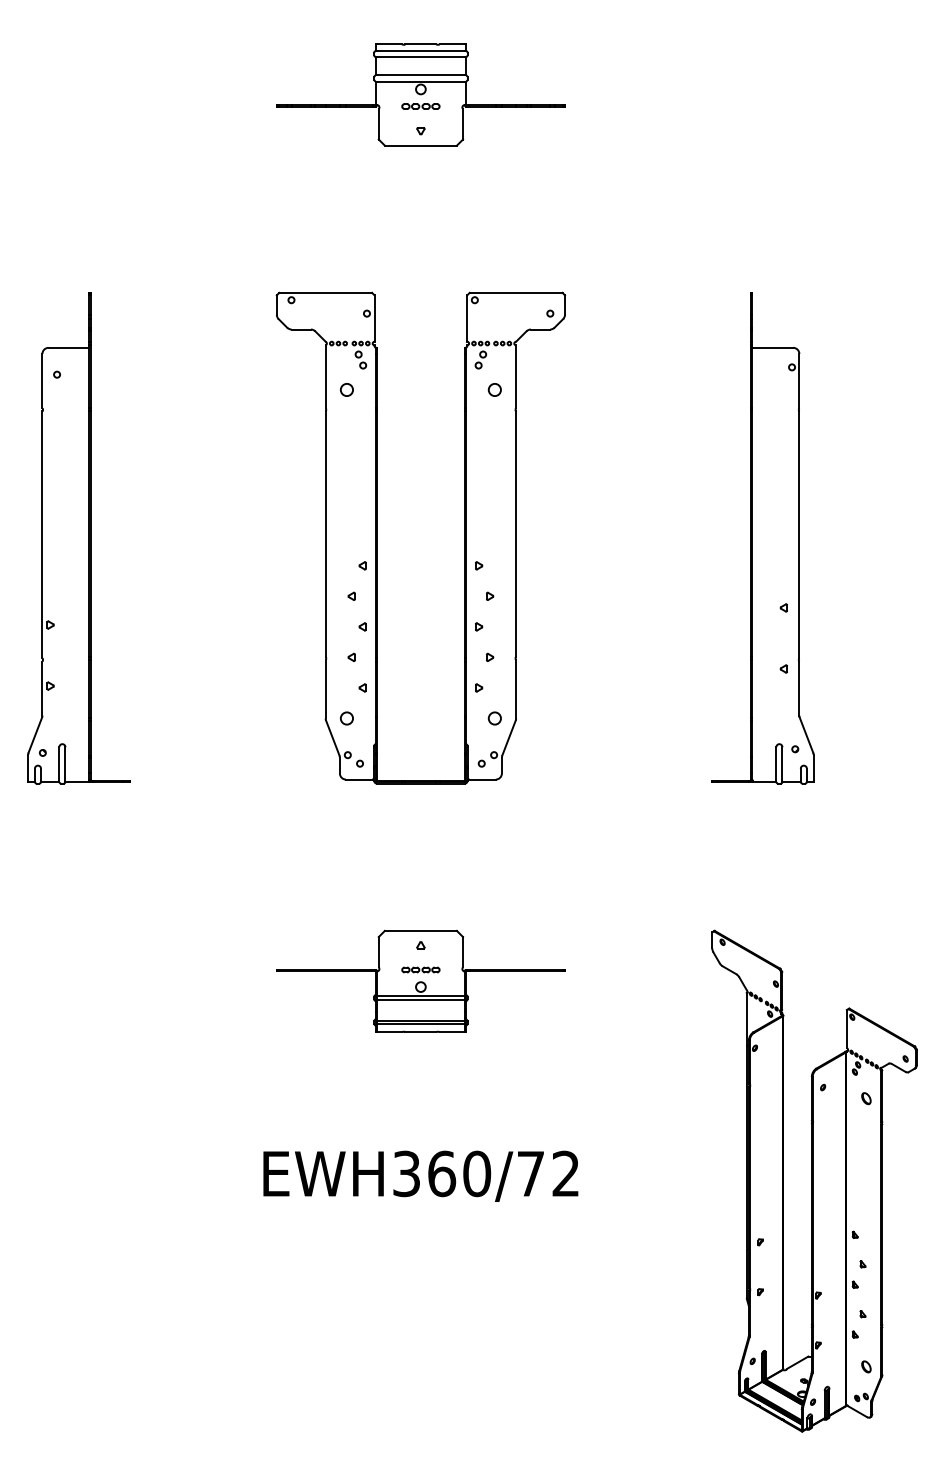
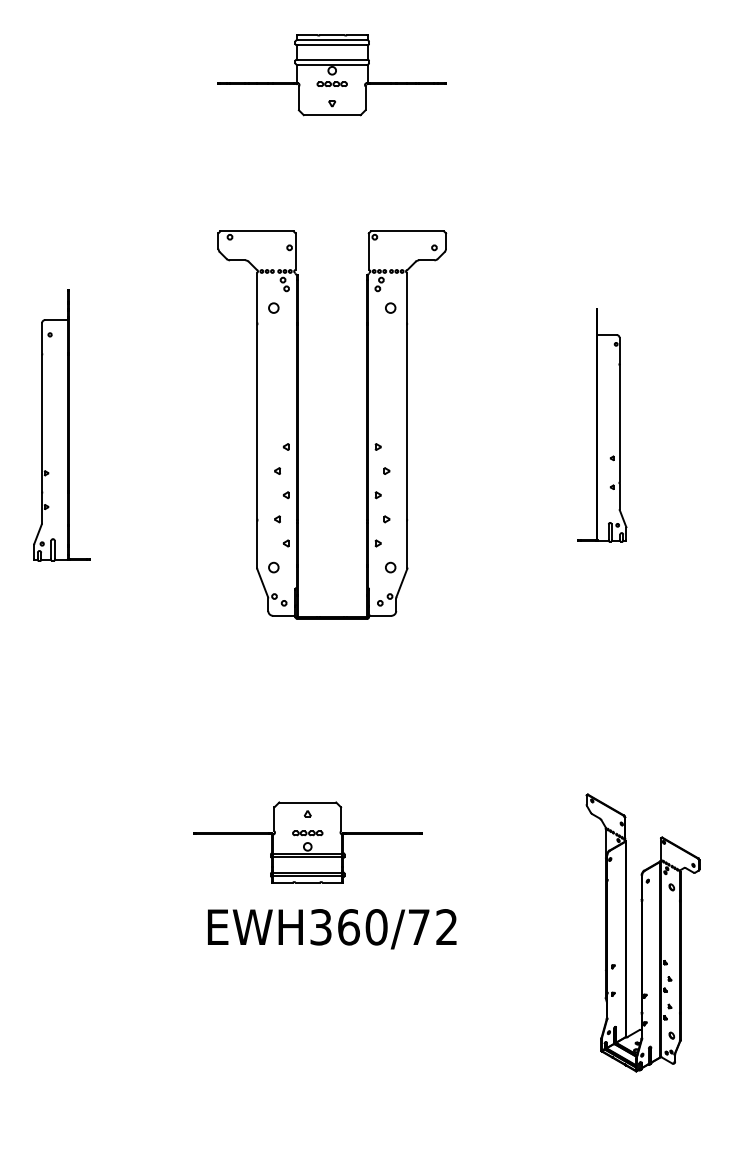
part: (78, 538) -> (61, 425), size x0.7
part: (762, 538) -> (602, 425), size x0.6
part: (420, 980) -> (307, 841), moved
part: (814, 1180) -> (643, 932), size x0.7

